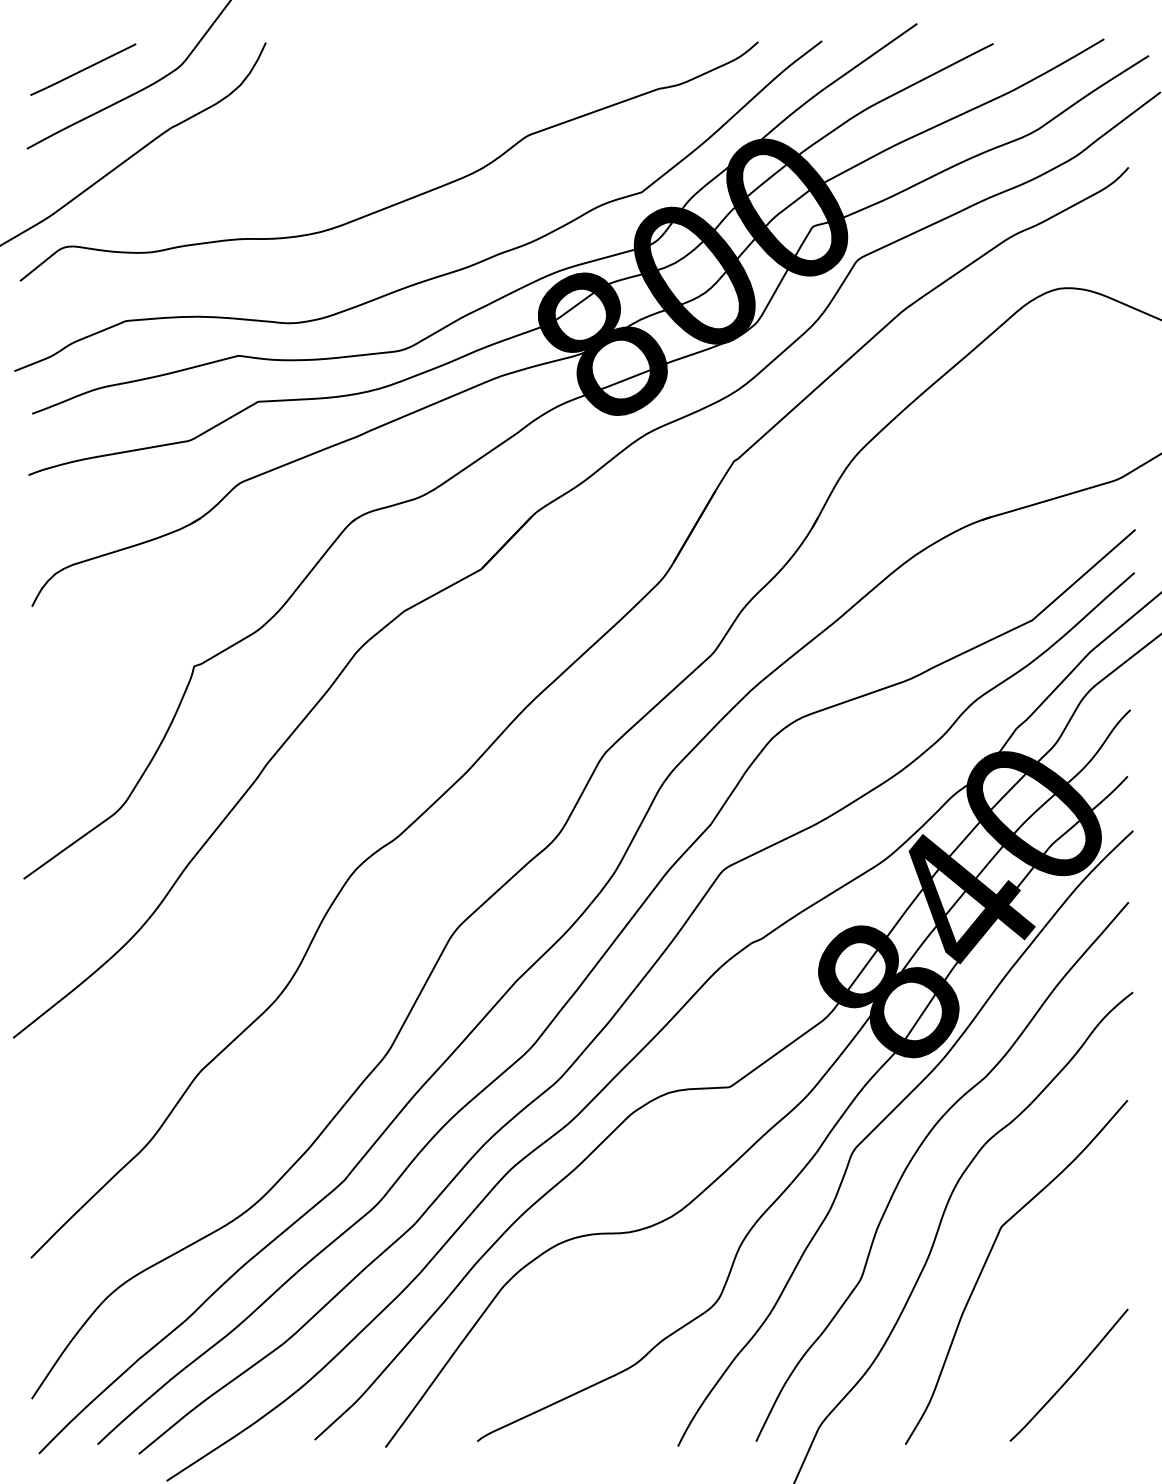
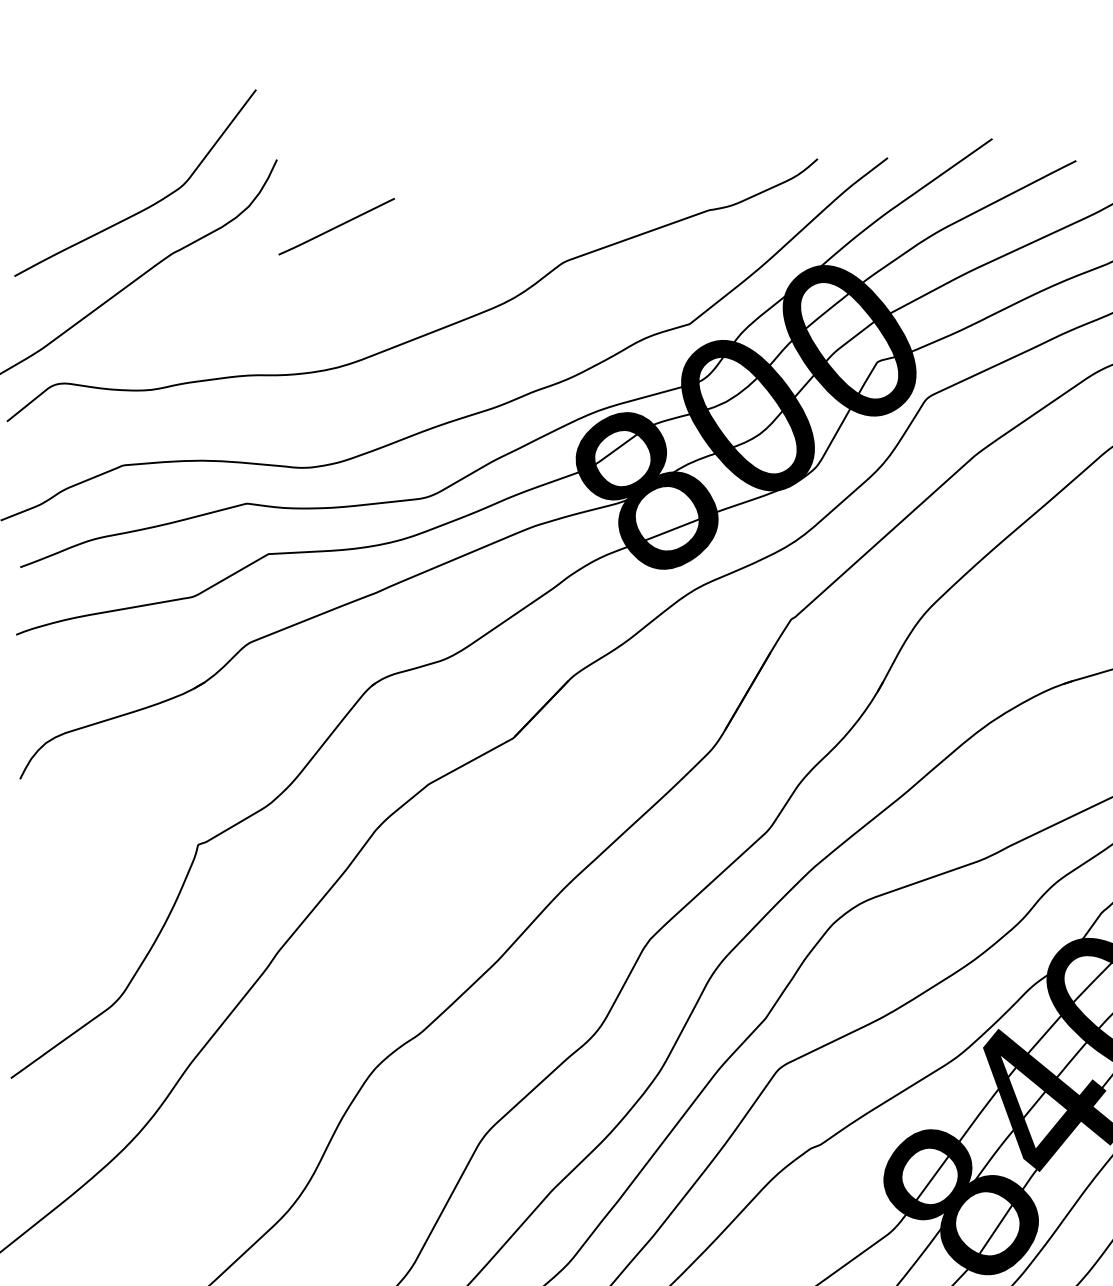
line: (83, 69) -> (336, 226), moved

